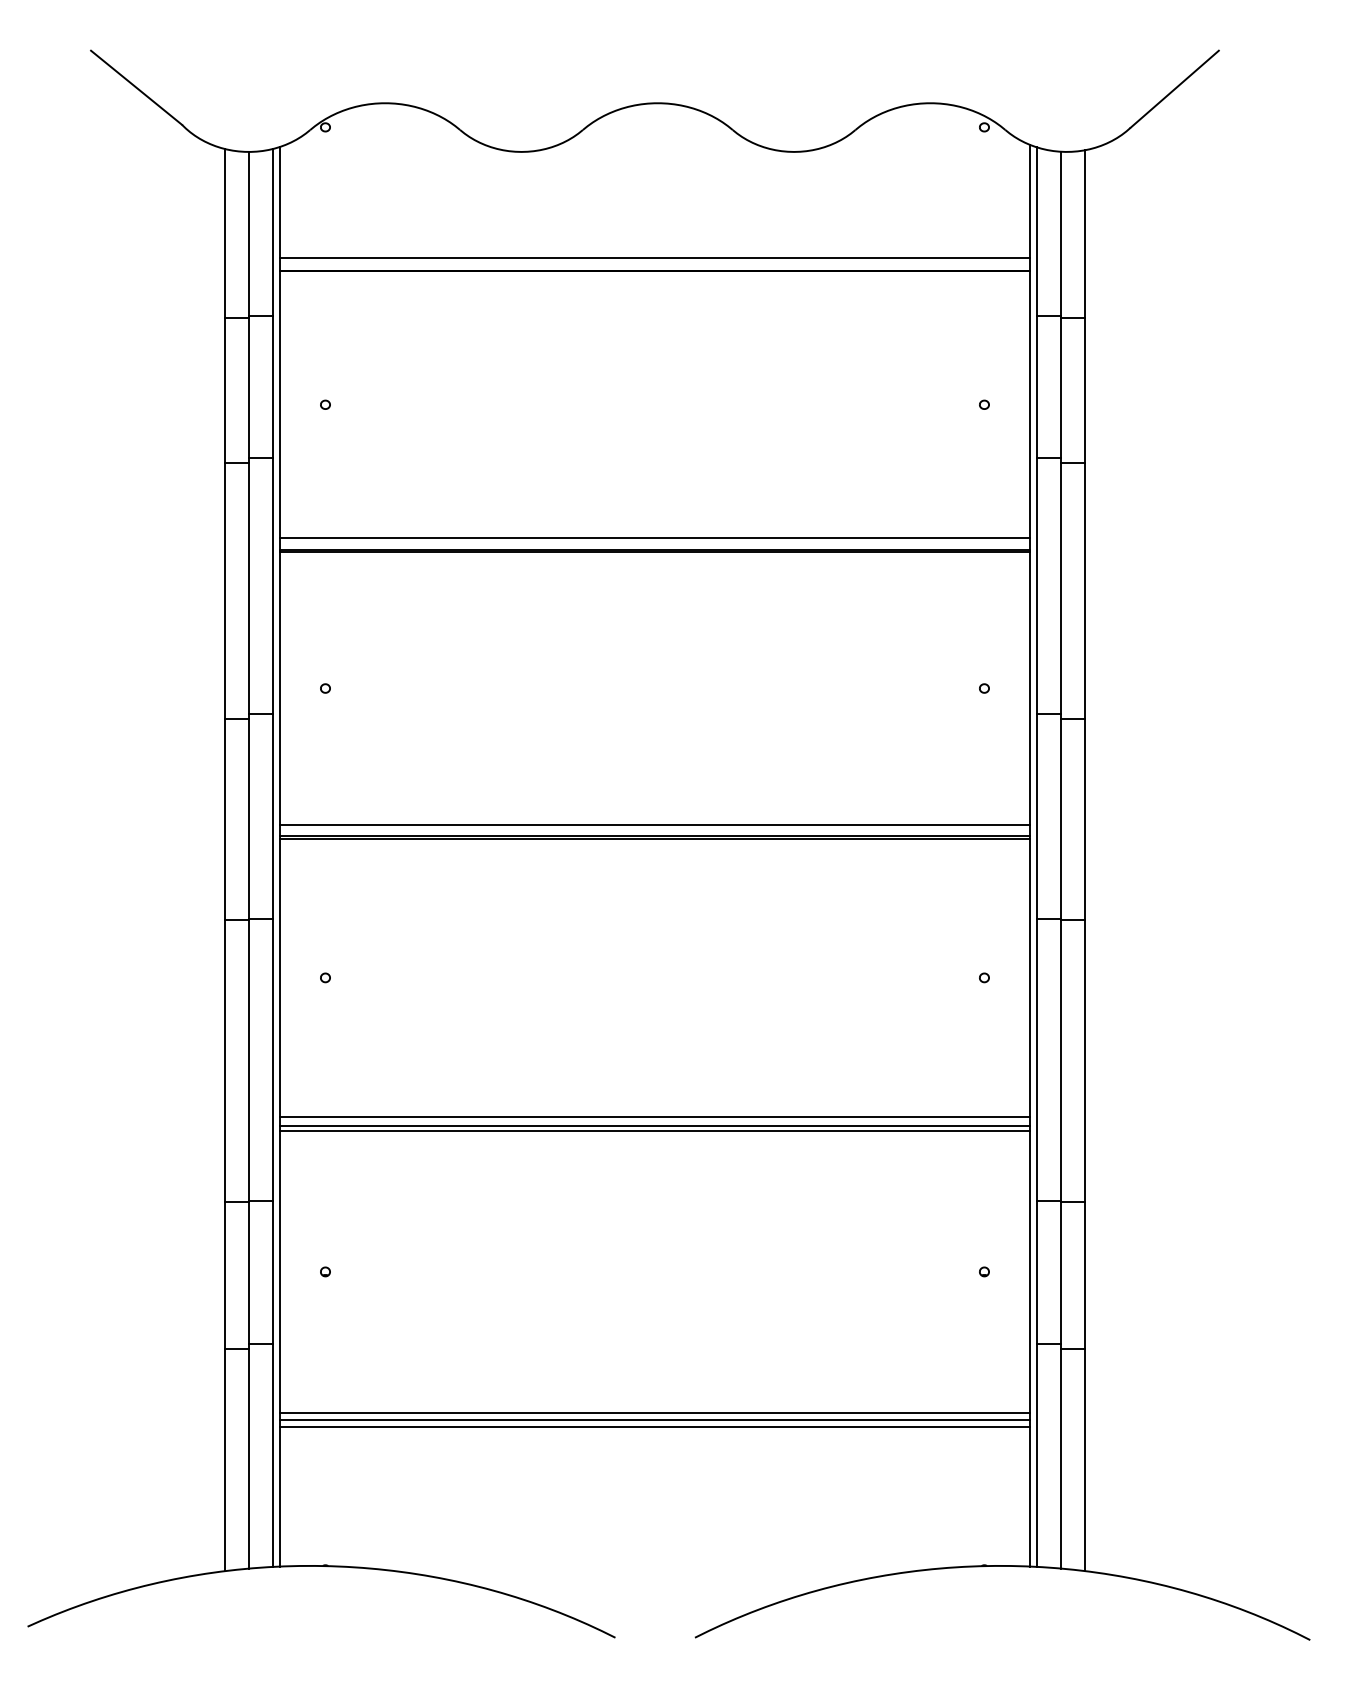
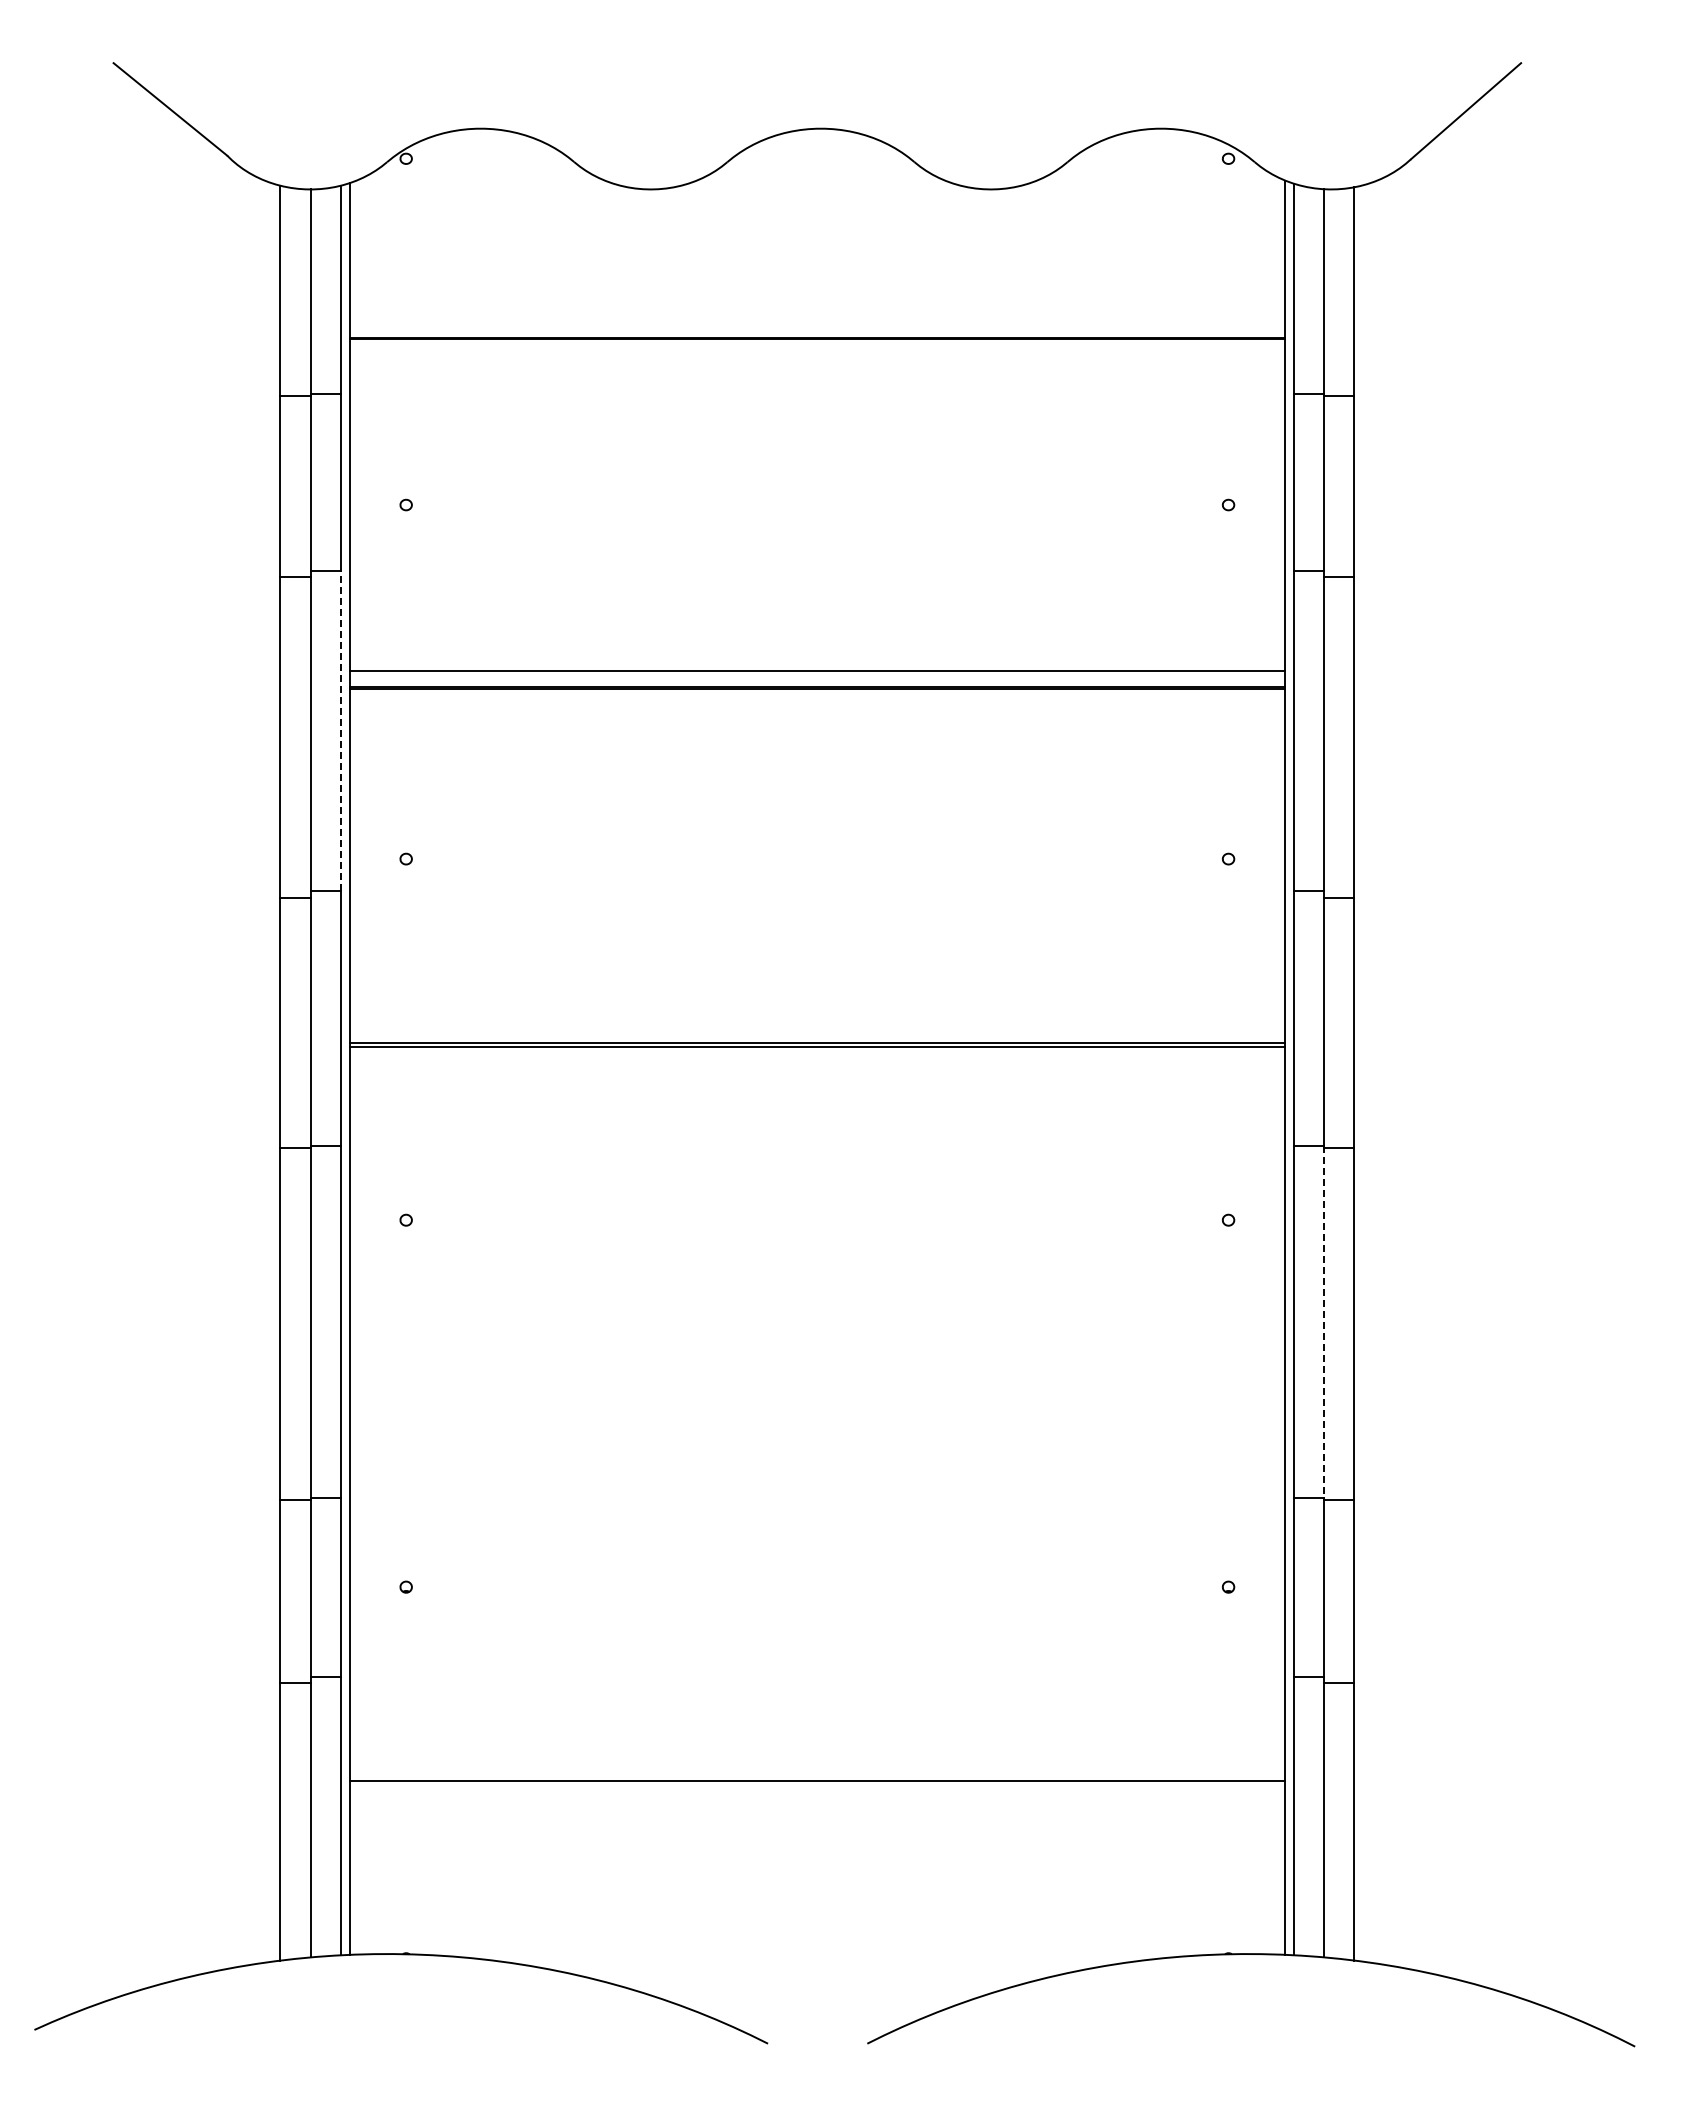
line: (654, 257) -> (816, 321), removed
line: (273, 585) -> (341, 730), solid -> dashed
line: (654, 825) -> (816, 1029), removed
line: (1061, 1059) -> (1324, 1322), solid -> dashed
line: (654, 1116) -> (816, 1393), removed
line: (654, 1125) -> (816, 1404), removed
line: (654, 1131) -> (816, 1411), removed
line: (654, 1412) -> (816, 1762), removed
line: (654, 1420) -> (816, 1772), removed

